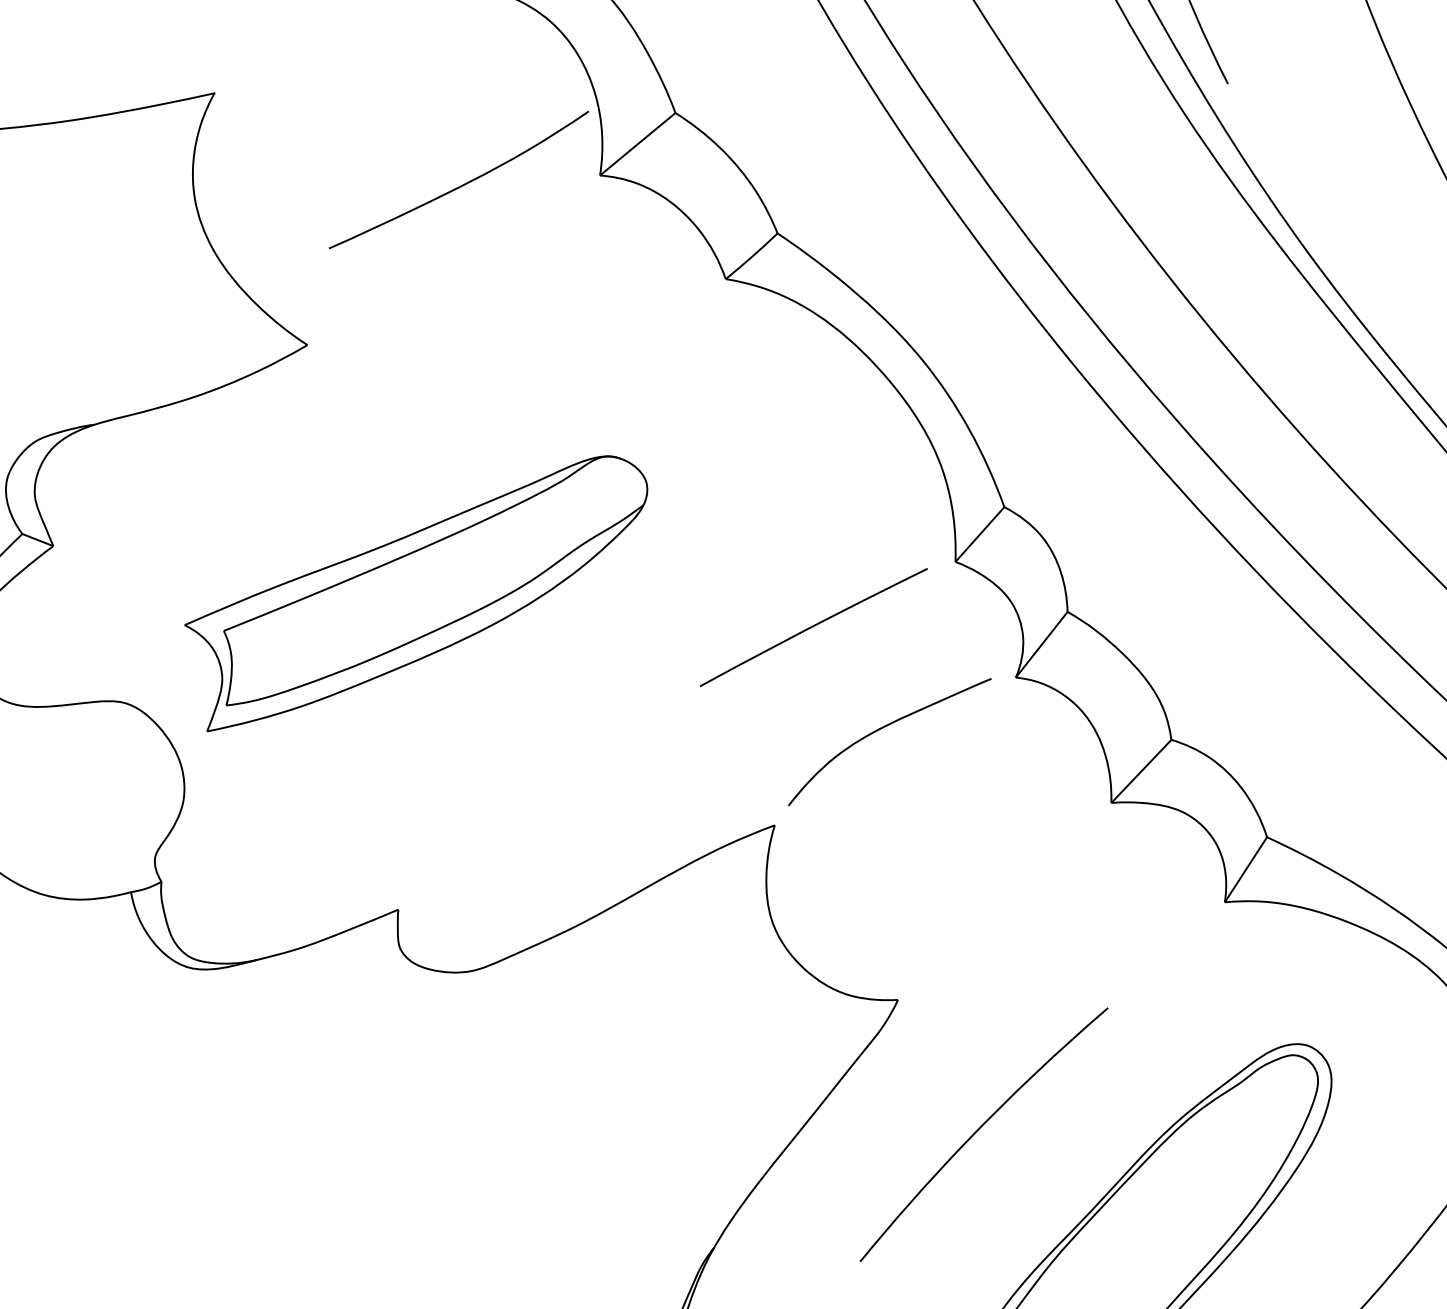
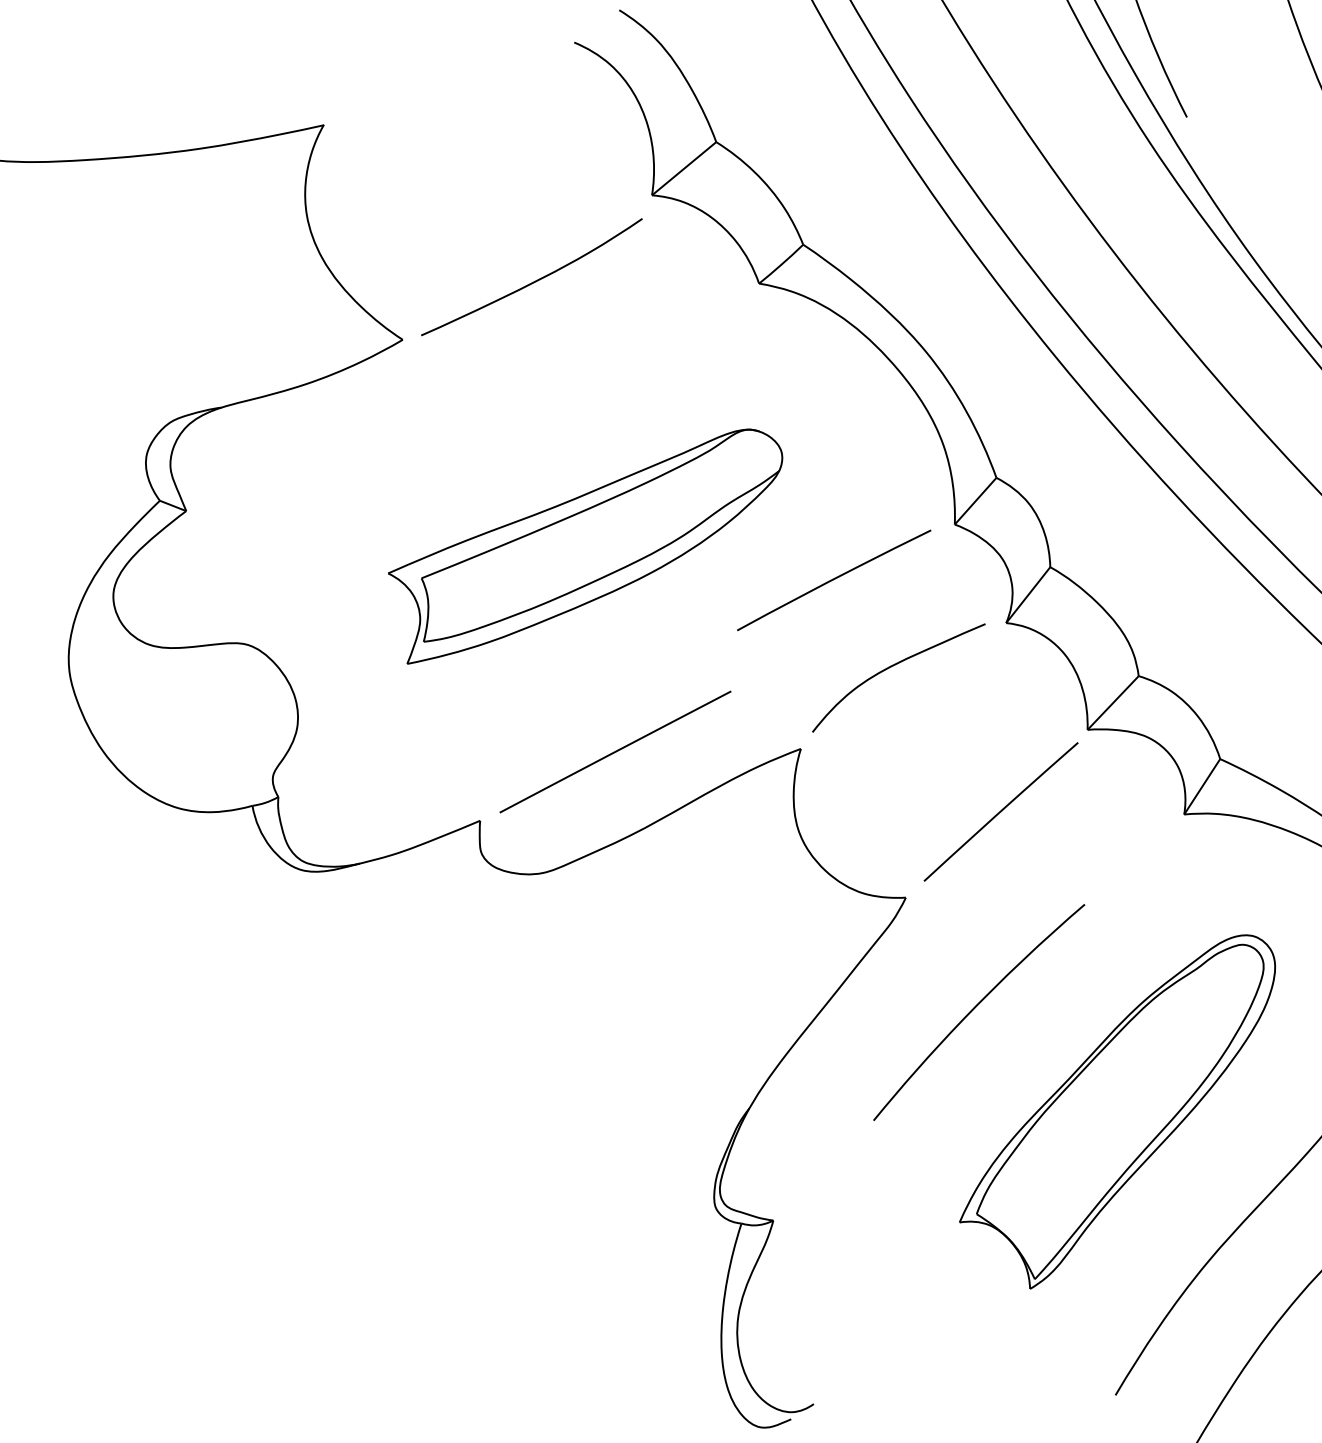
curve: (460, 185) -> (533, 281), moved
part: (416, 593) -> (585, 546), moved
line: (557, 828) -> (615, 751), added
line: (1009, 898) -> (1000, 811), added

